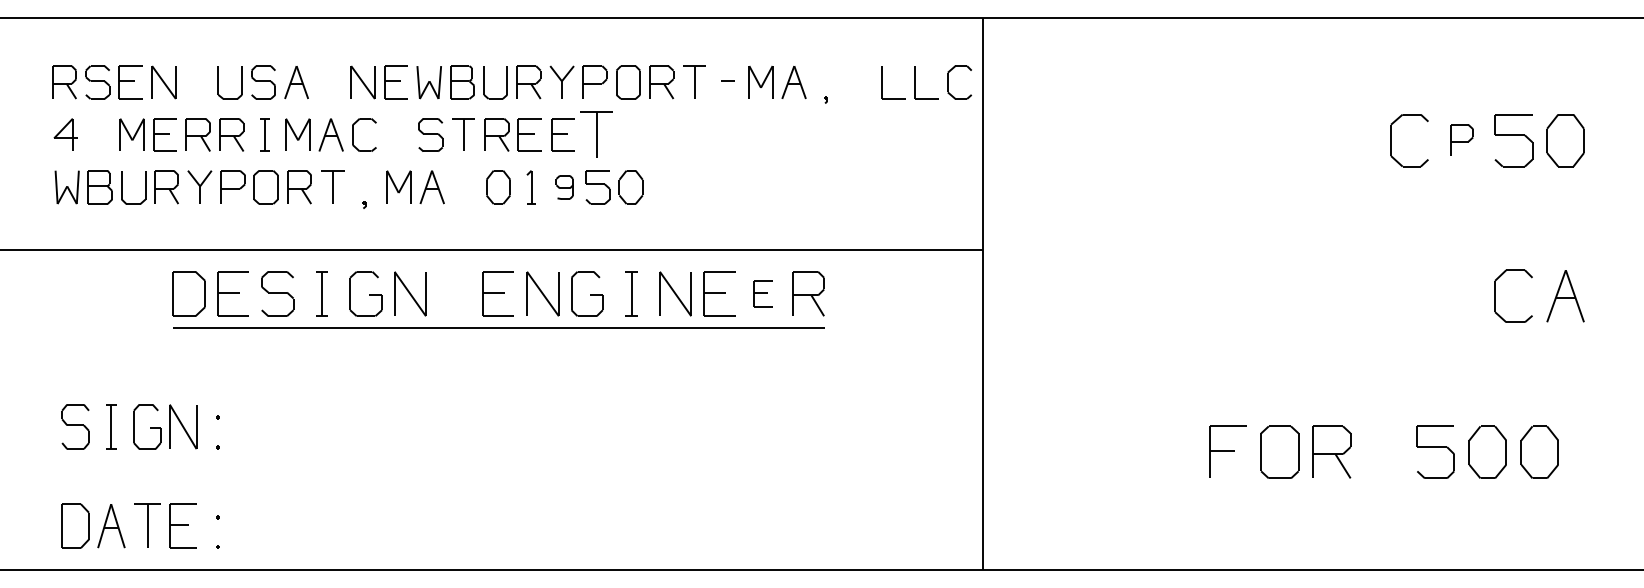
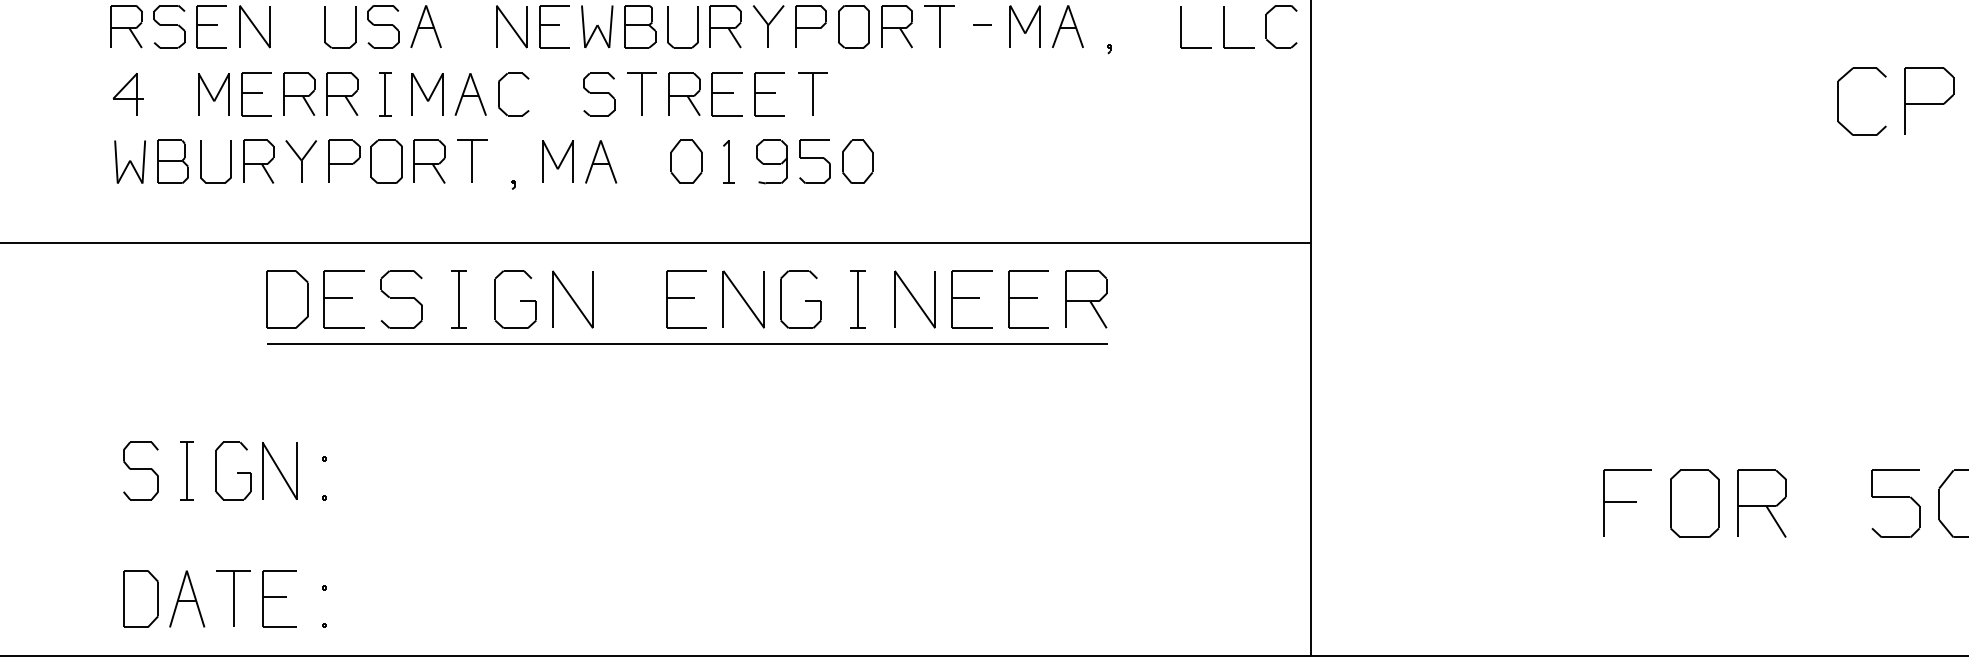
part: (596, 134) -> (813, 93), size x0.71
part: (1461, 140) -> (1929, 101), size x1.67
part: (564, 187) -> (771, 162), size x1.43
part: (763, 293) -> (1028, 298), size x1.67

